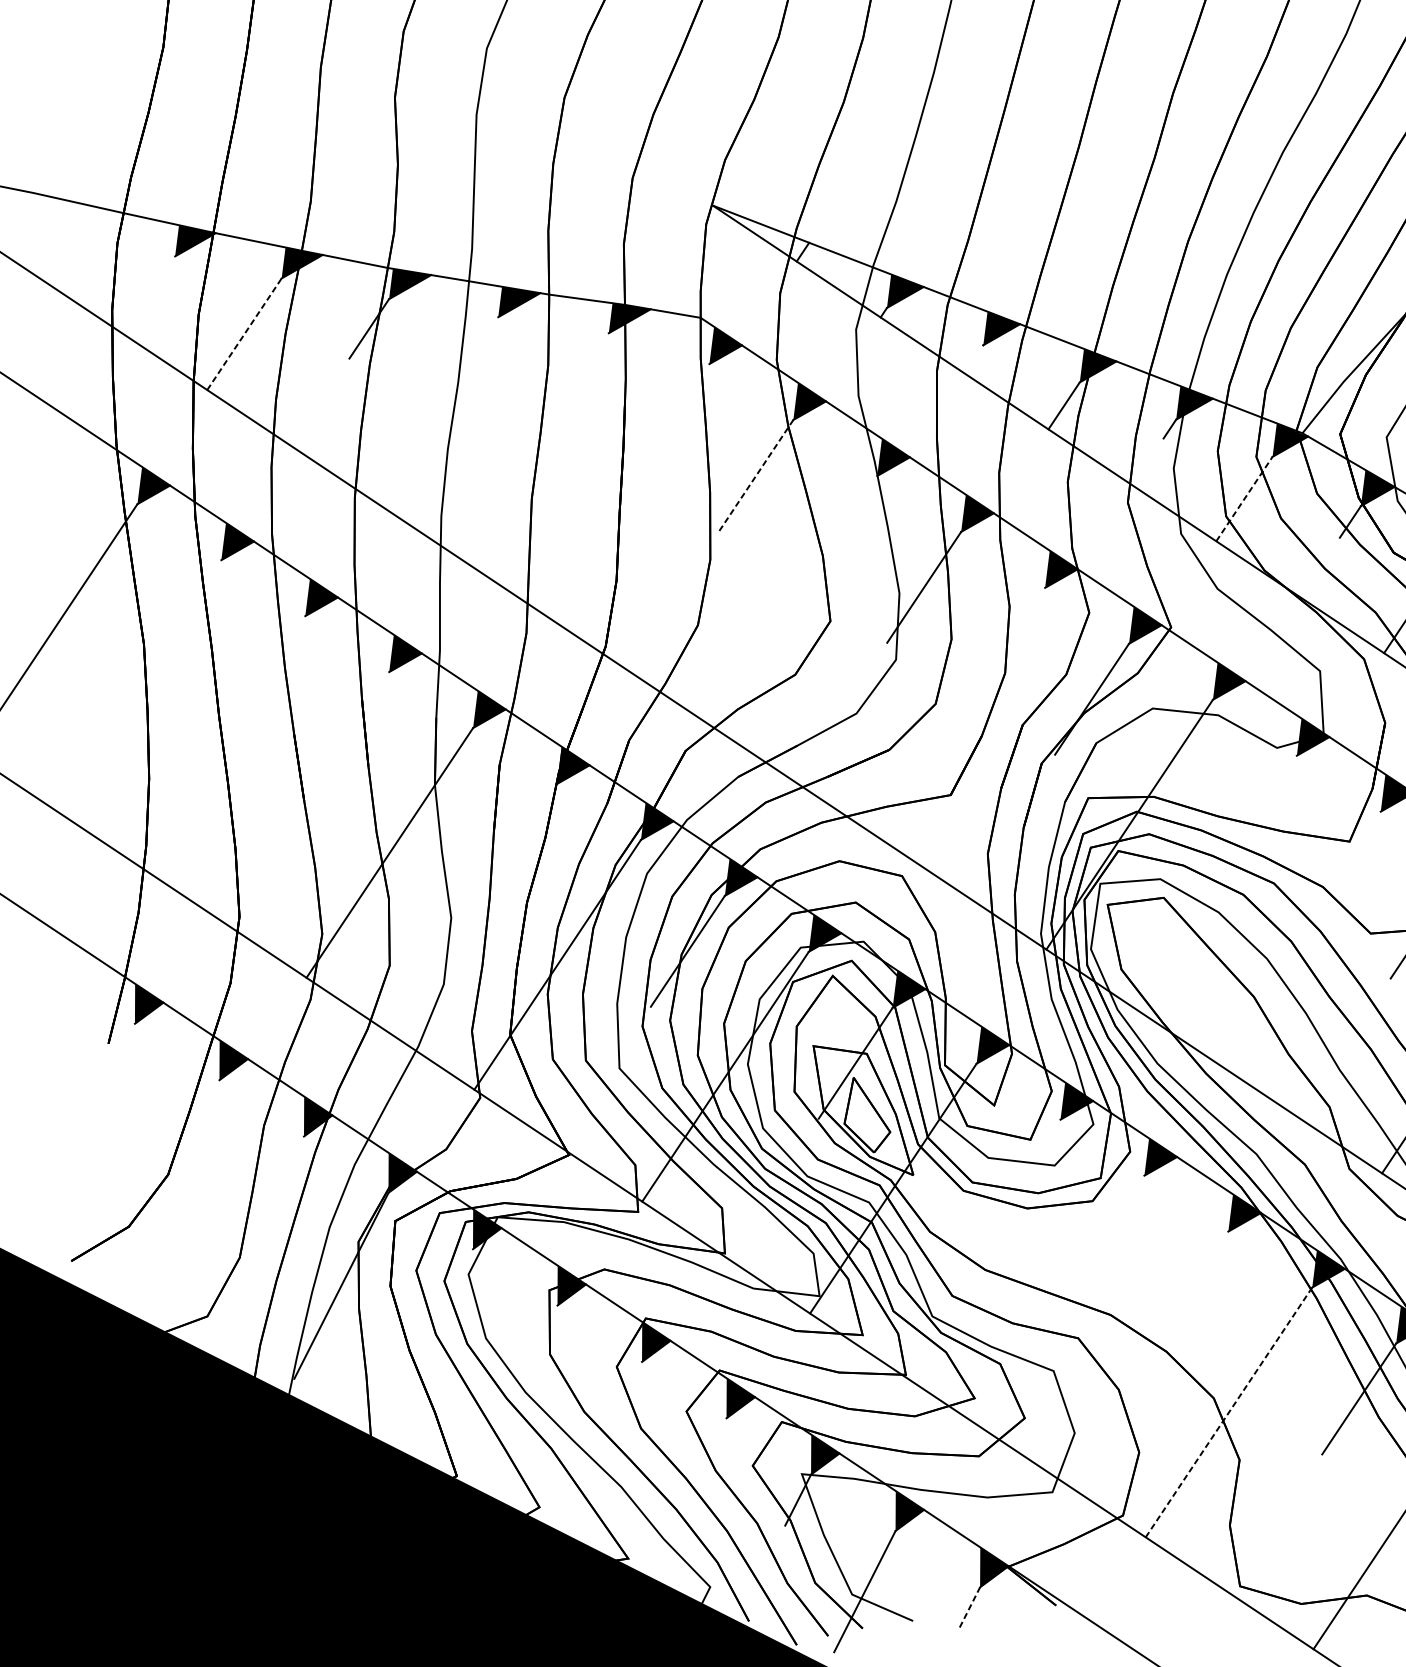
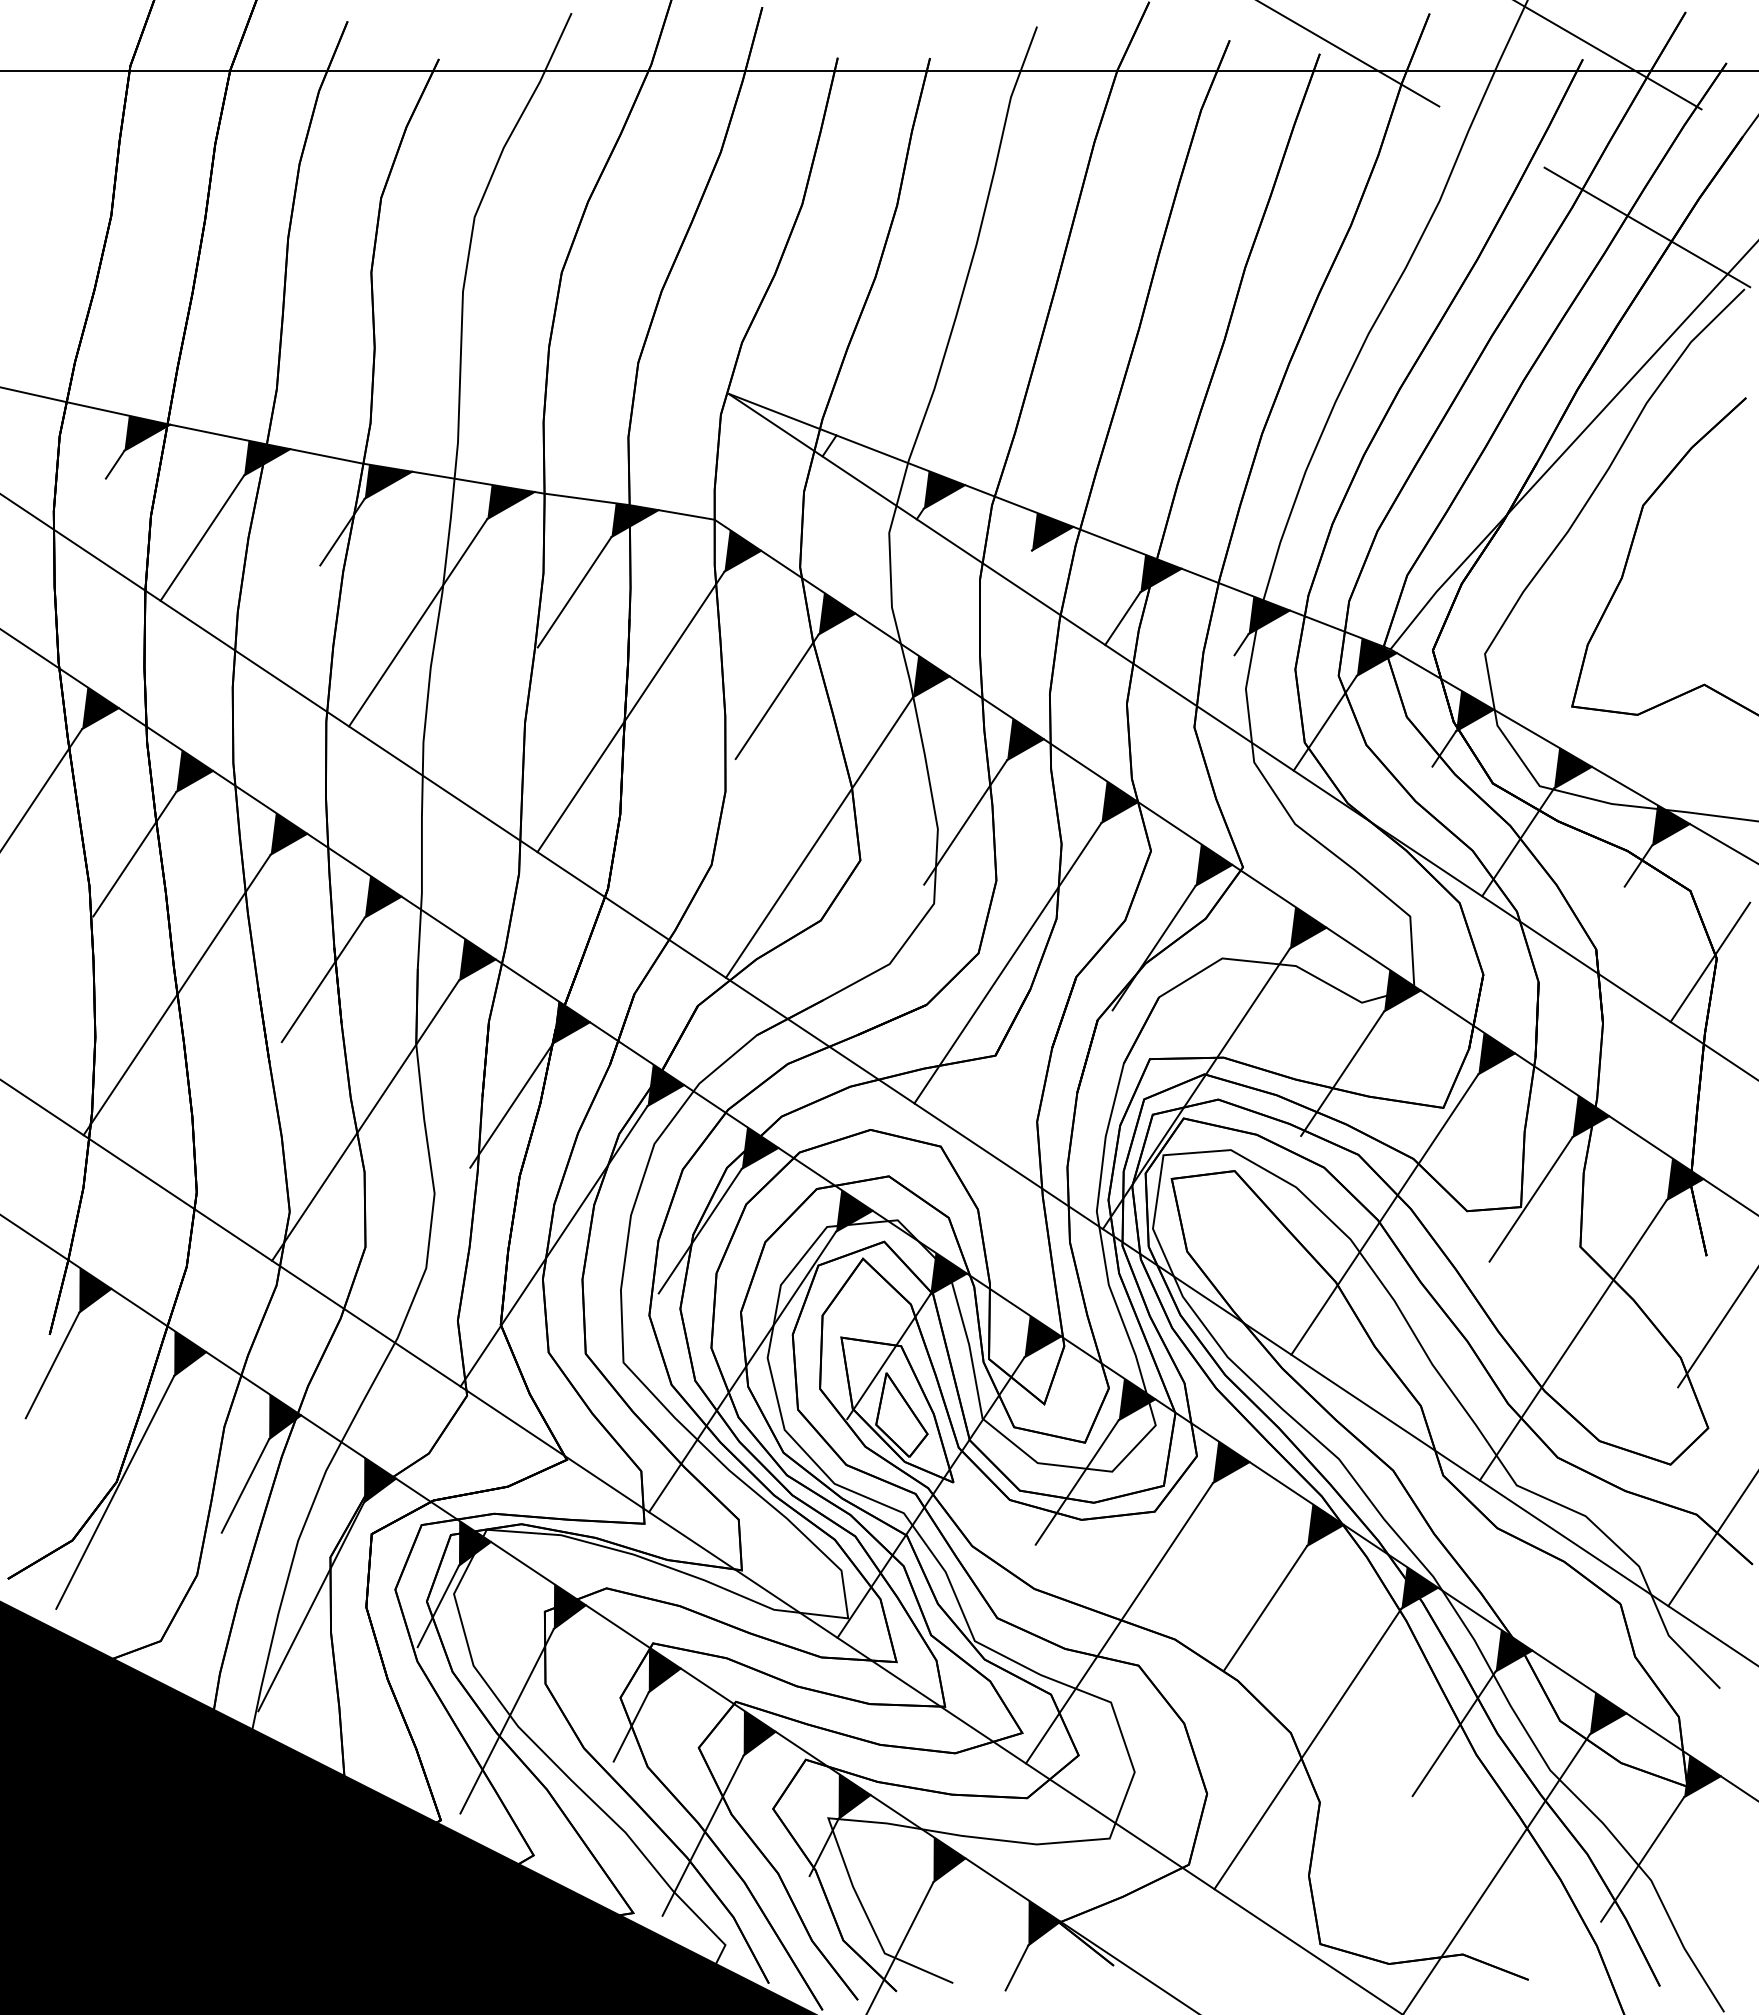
line: (166, 268) -> (114, 464), added
line: (244, 333) -> (202, 537), dashed -> solid
line: (575, 382) -> (574, 592), added
line: (436, 409) -> (418, 622), added
line: (756, 475) -> (777, 696), dashed -> solid
line: (625, 488) -> (630, 711), added
line: (1244, 499) -> (1325, 723), dashed -> solid
line: (793, 600) -> (818, 837), added
line: (184, 615) -> (134, 853), added
line: (961, 712) -> (1007, 962), added
line: (351, 727) -> (322, 979), added
line: (221, 740) -> (176, 994), added
line: (1259, 810) -> (1342, 1073), added
line: (519, 839) -> (511, 1105), added
line: (1297, 936) -> (1384, 1214), added
line: (111, 1070) -> (52, 1365), added
line: (1022, 1175) -> (1076, 1482), added
line: (282, 1177) -> (245, 1485), added
line: (167, 1183) -> (115, 1491), added
line: (453, 1285) -> (437, 1606), added
line: (1191, 1286) -> (1265, 1607), added
line: (1061, 1300) -> (1119, 1623), added
line: (515, 1387) -> (506, 1720), added
line: (625, 1392) -> (630, 1726), added
line: (1228, 1412) -> (1307, 1748), dashed -> solid
line: (689, 1489) -> (702, 1835), added
line: (970, 1607) -> (1017, 1967), dashed -> solid

